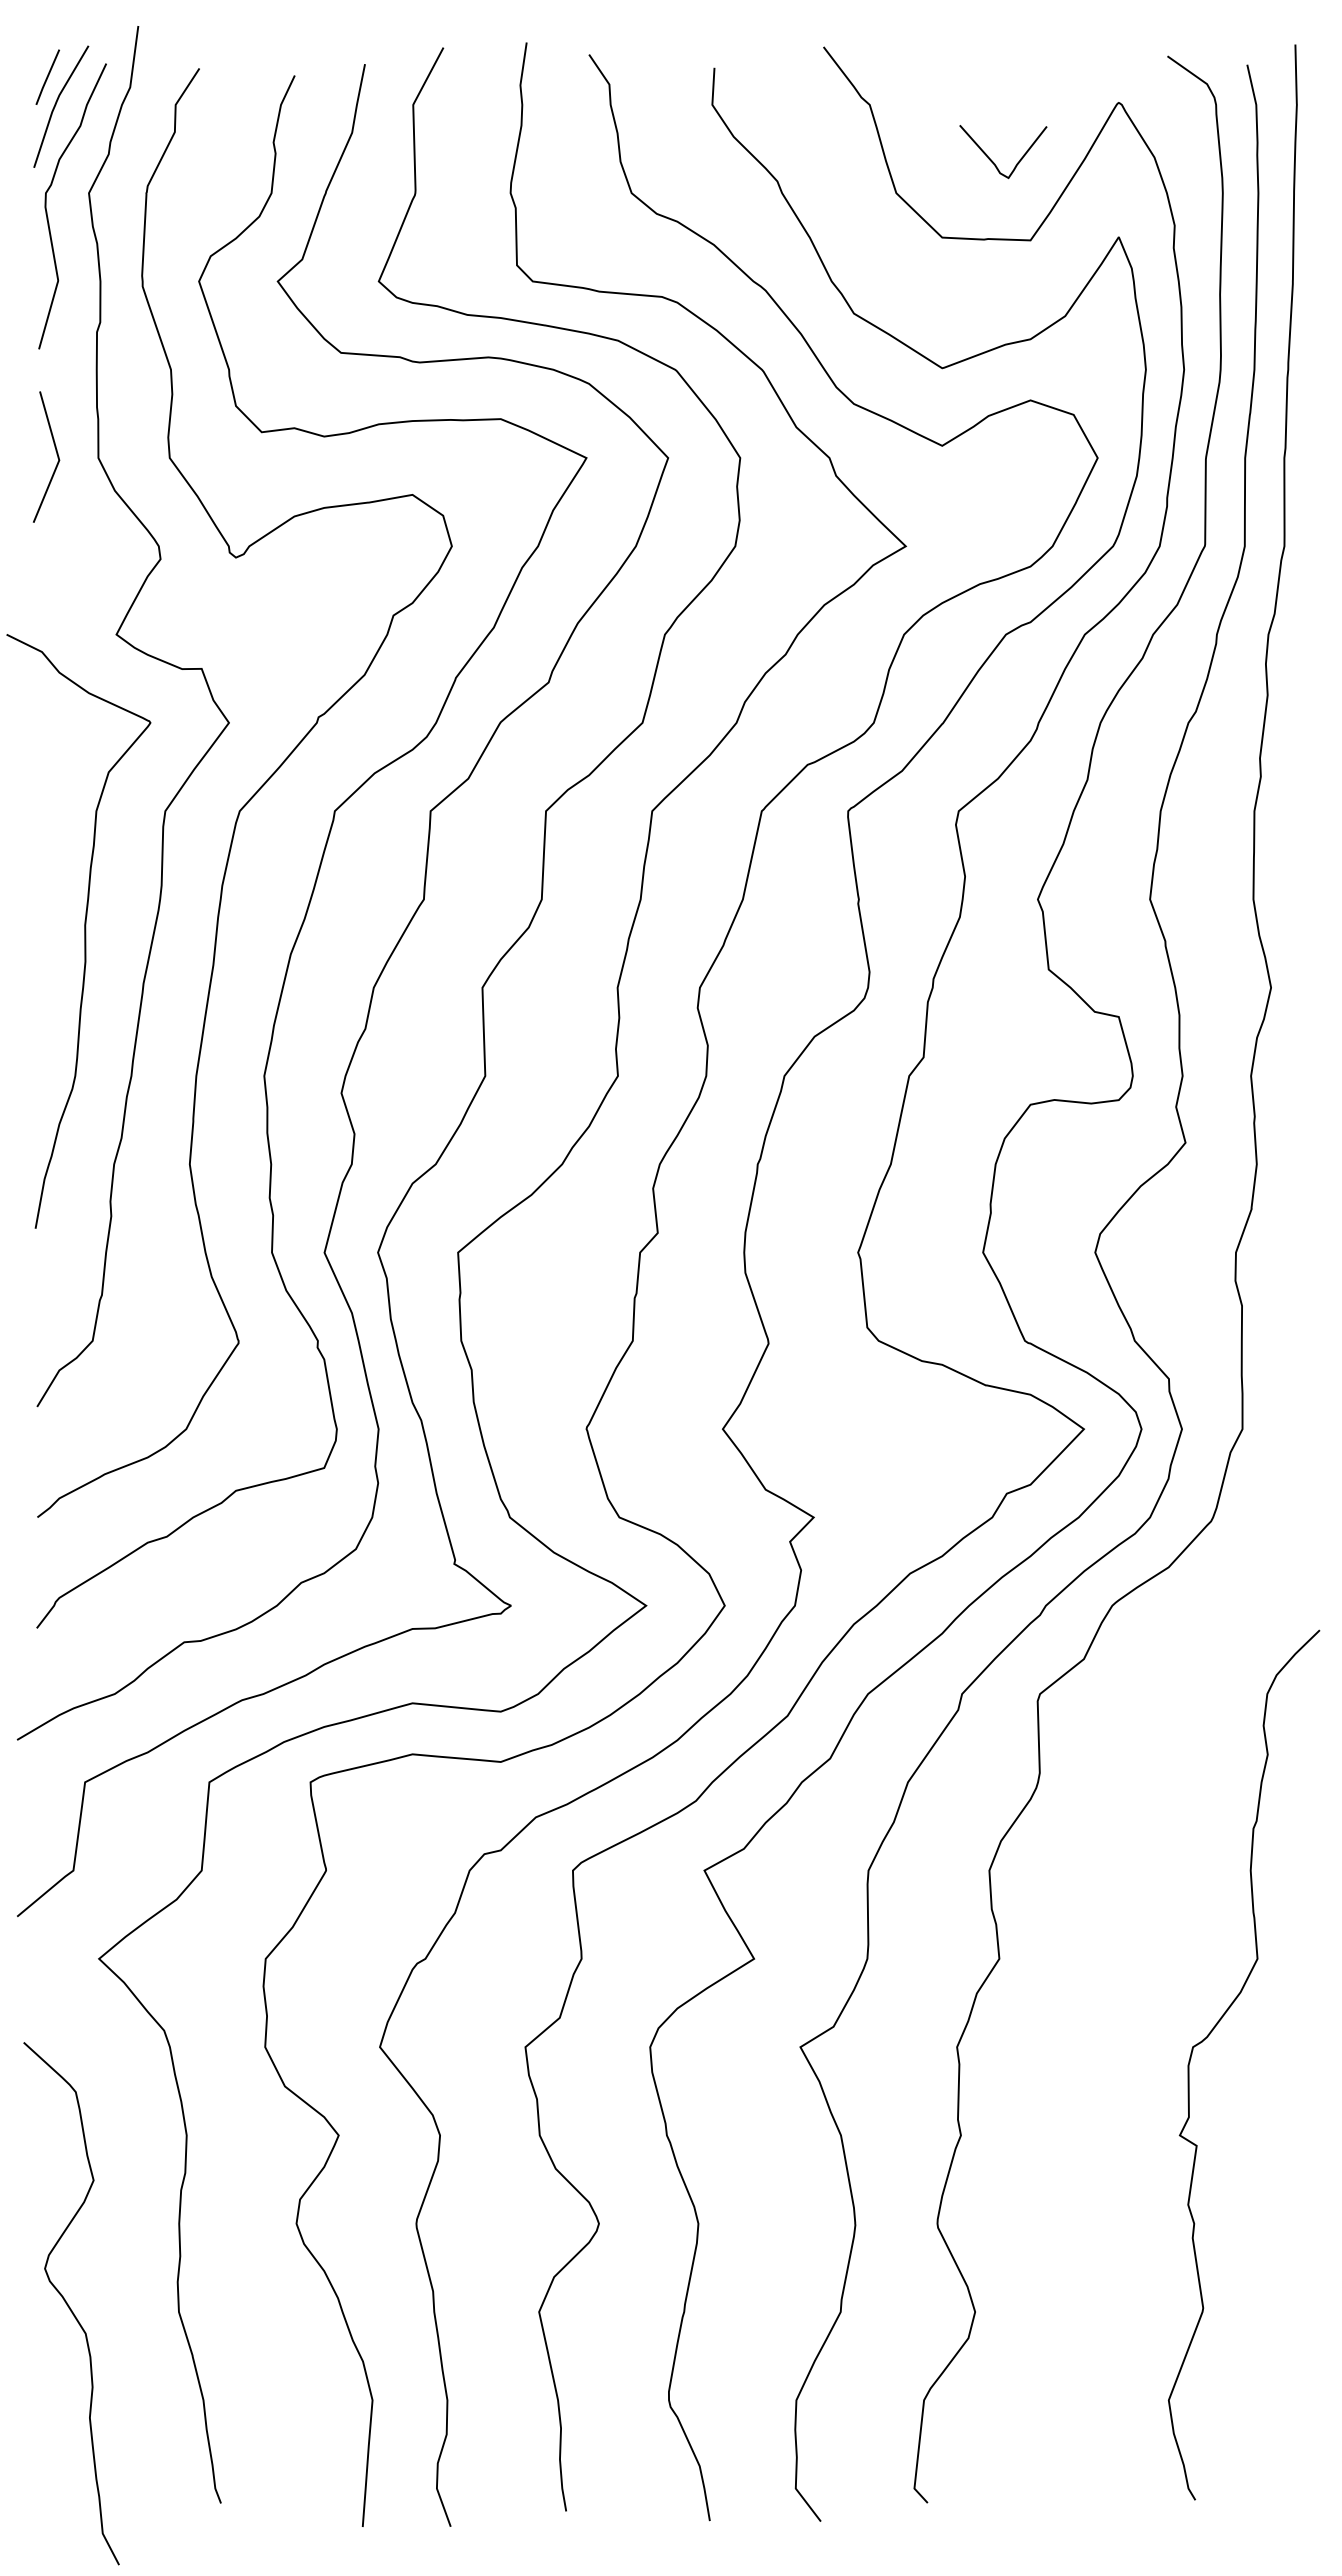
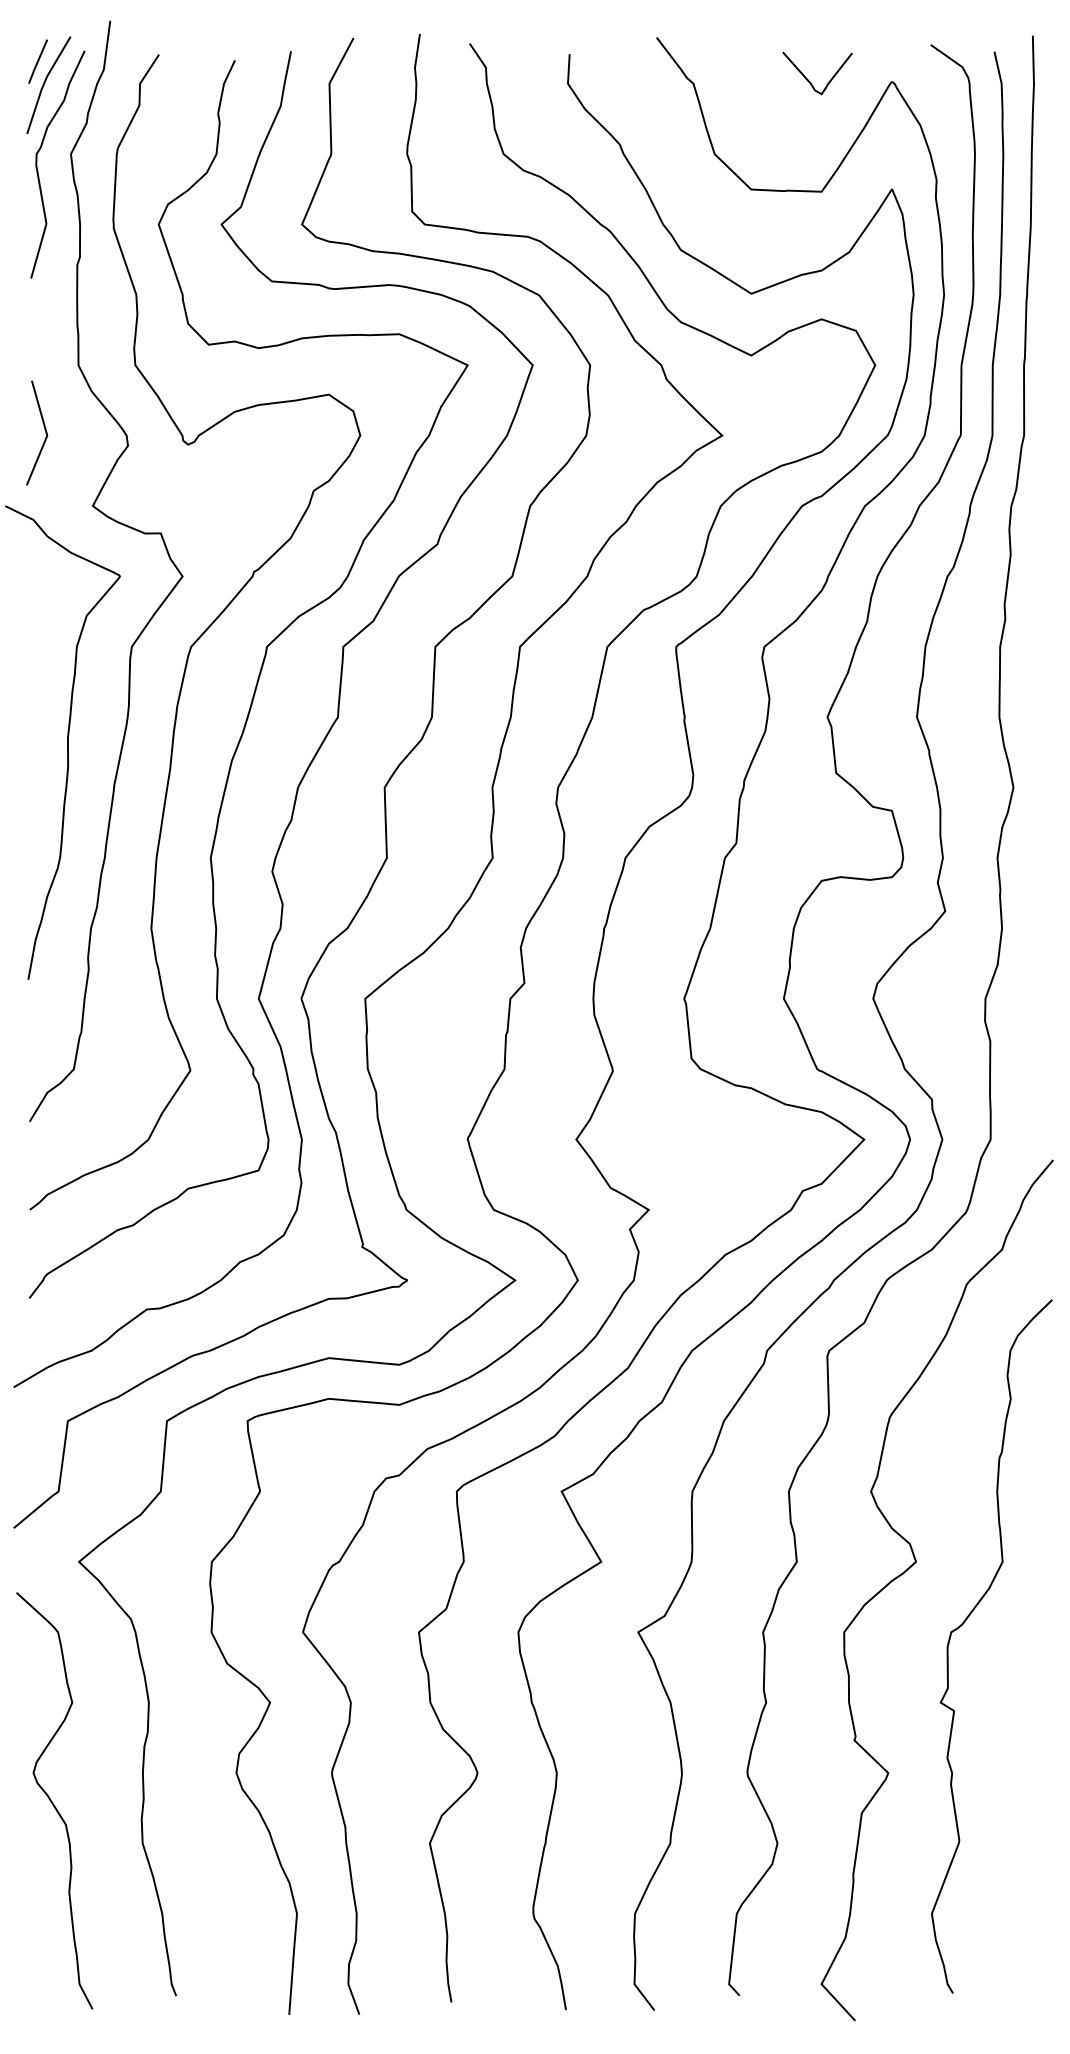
curve: (993, 161) -> (809, 81), moved
line: (56, 454) -> (45, 431), moved
curve: (1145, 1963) -> (913, 1565), added
curve: (69, 2305) -> (53, 1802), moved

